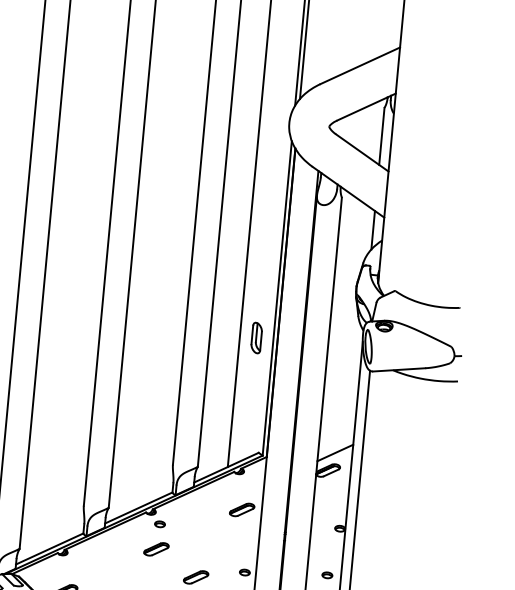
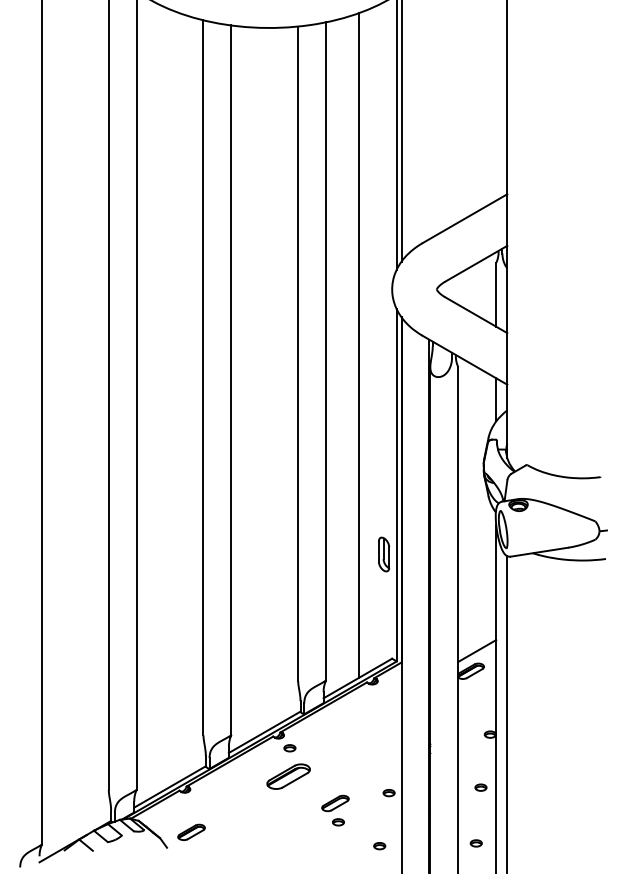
part: (257, 338) -> (384, 554), moved
part: (242, 509) -> (379, 723), removed
part: (156, 548) -> (288, 775), size x1.6

